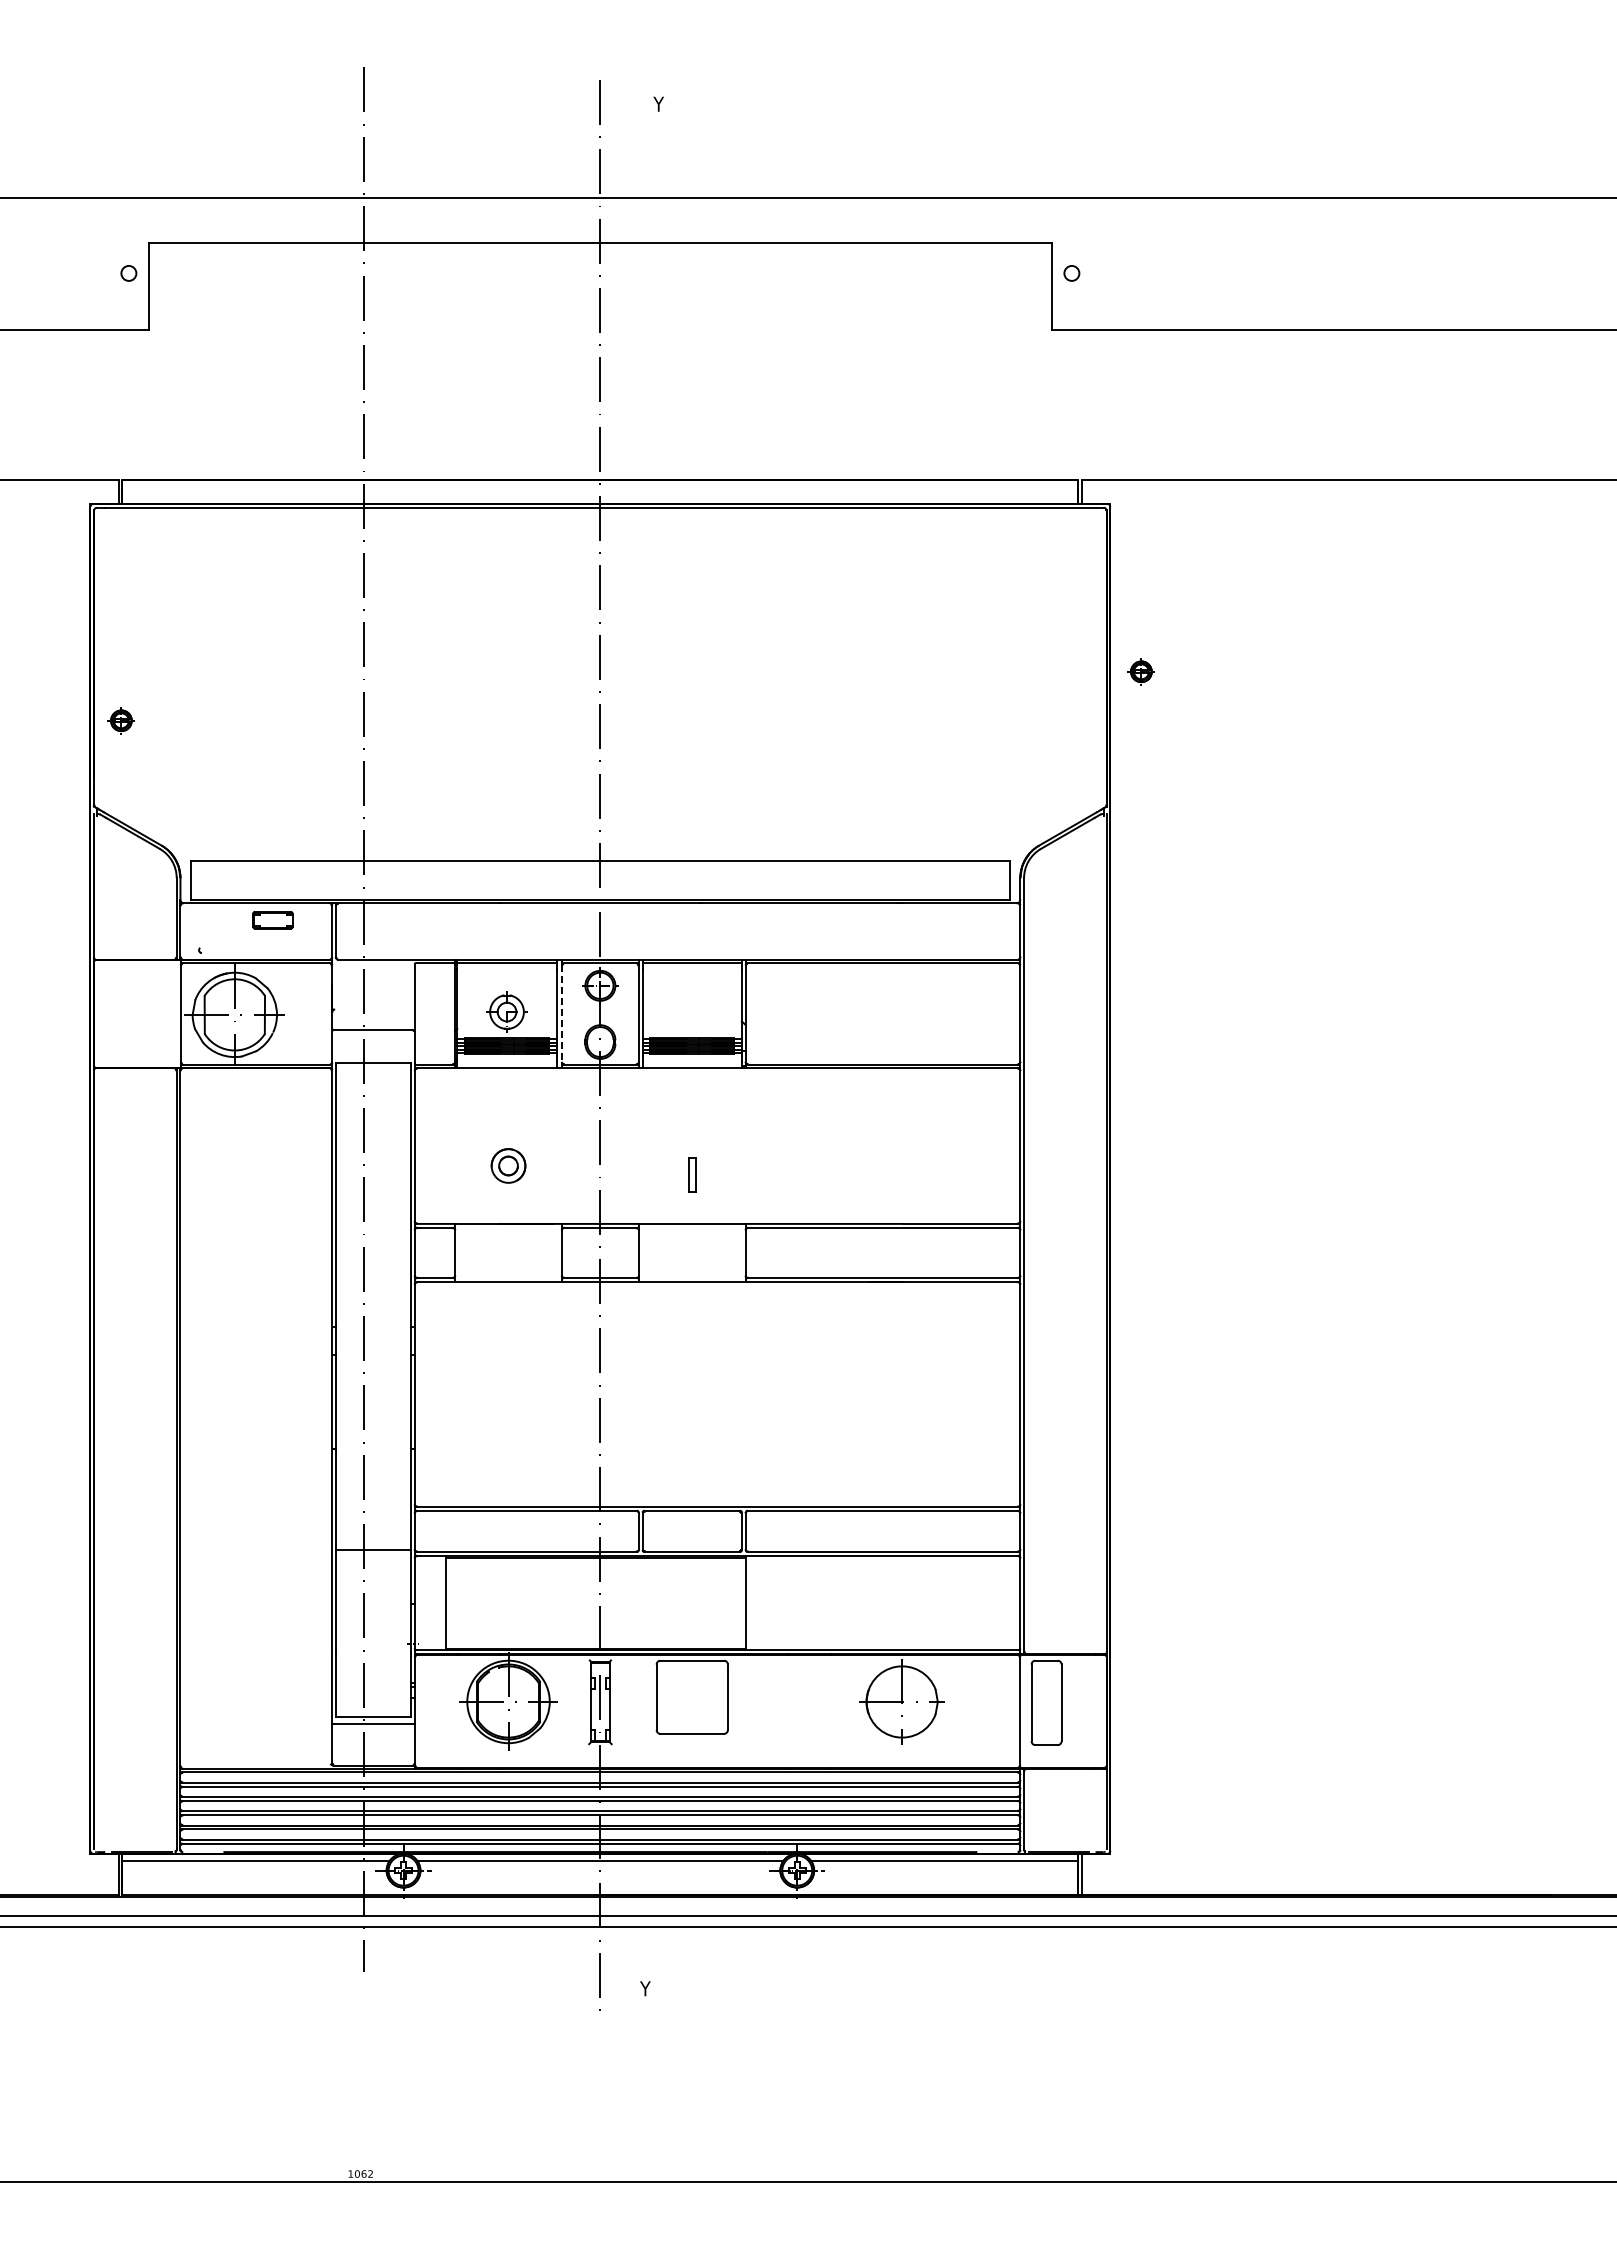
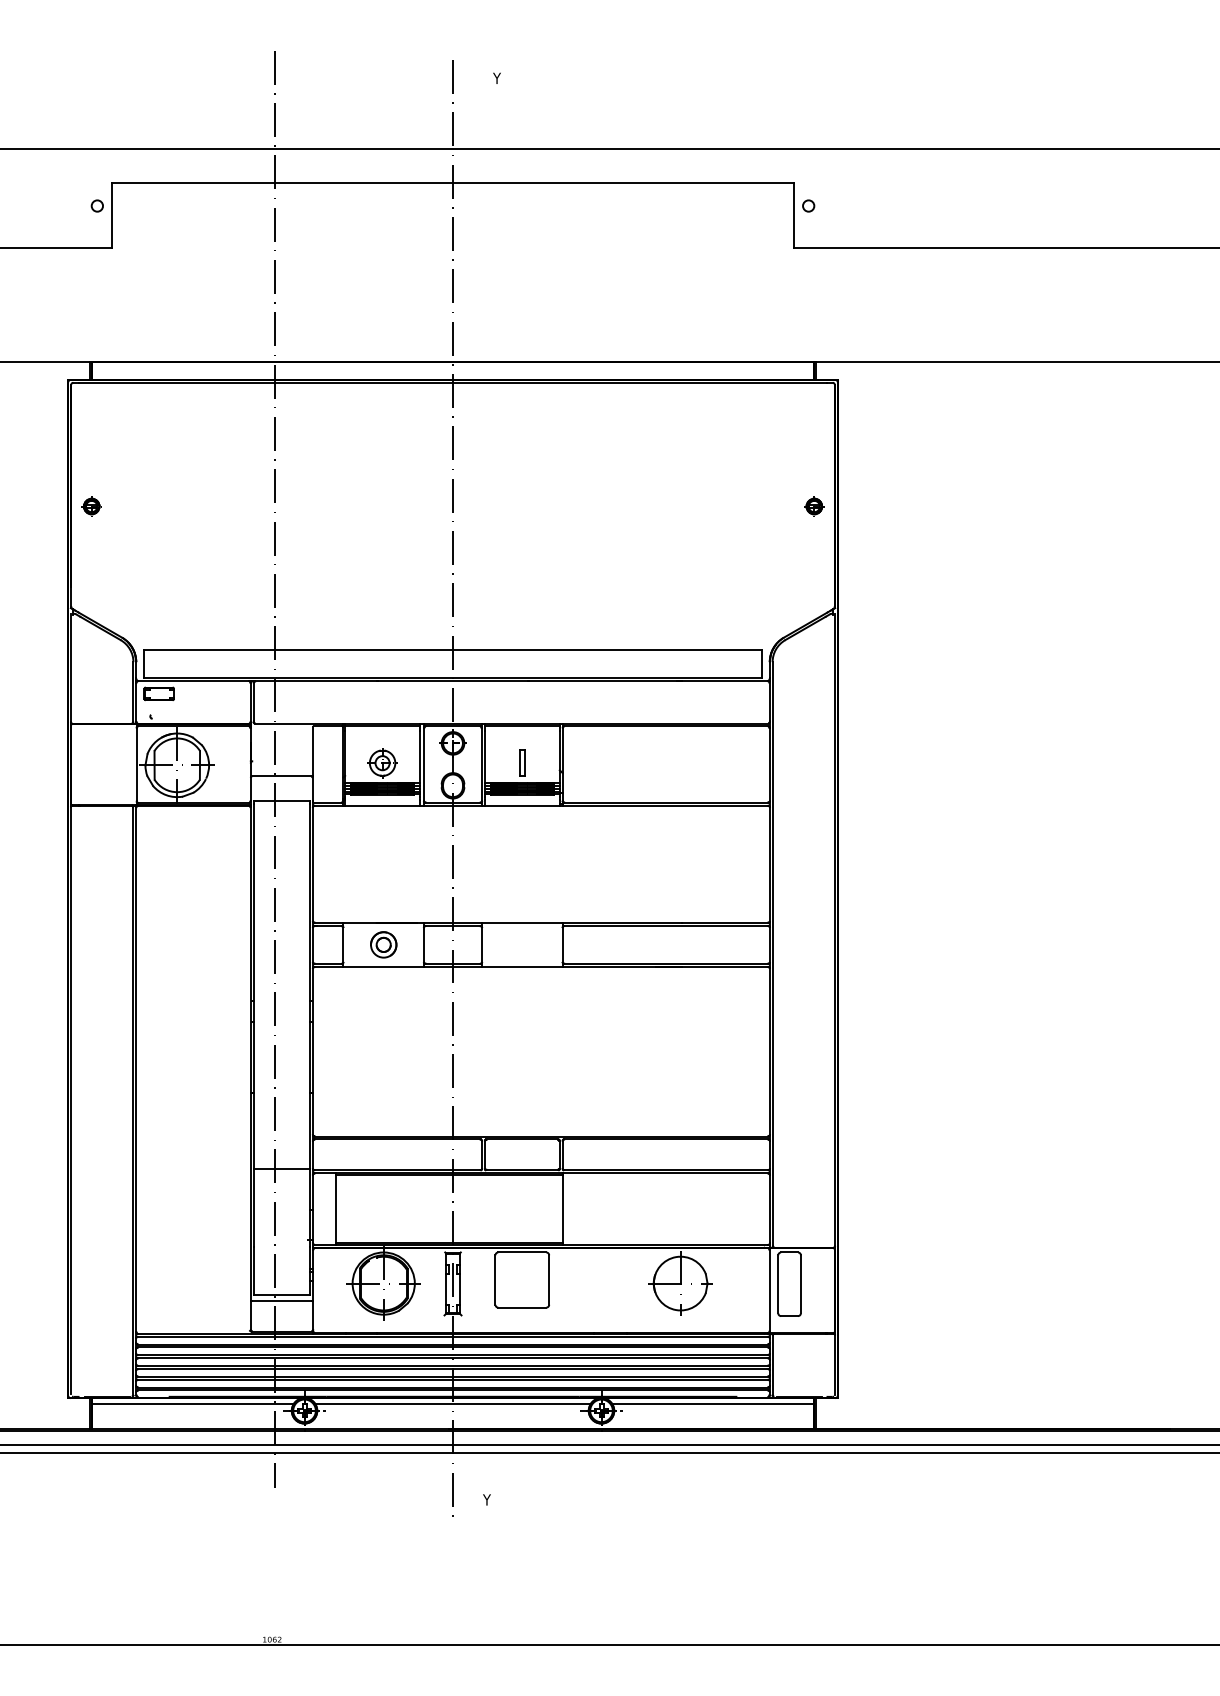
part: (1140, 671) -> (813, 506), moved
part: (120, 720) -> (91, 506), moved
part: (272, 920) -> (158, 694), moved
line: (561, 1013) -> (423, 764), dashed -> solid
part: (508, 1165) -> (383, 944), moved
part: (692, 1174) -> (522, 762), moved

